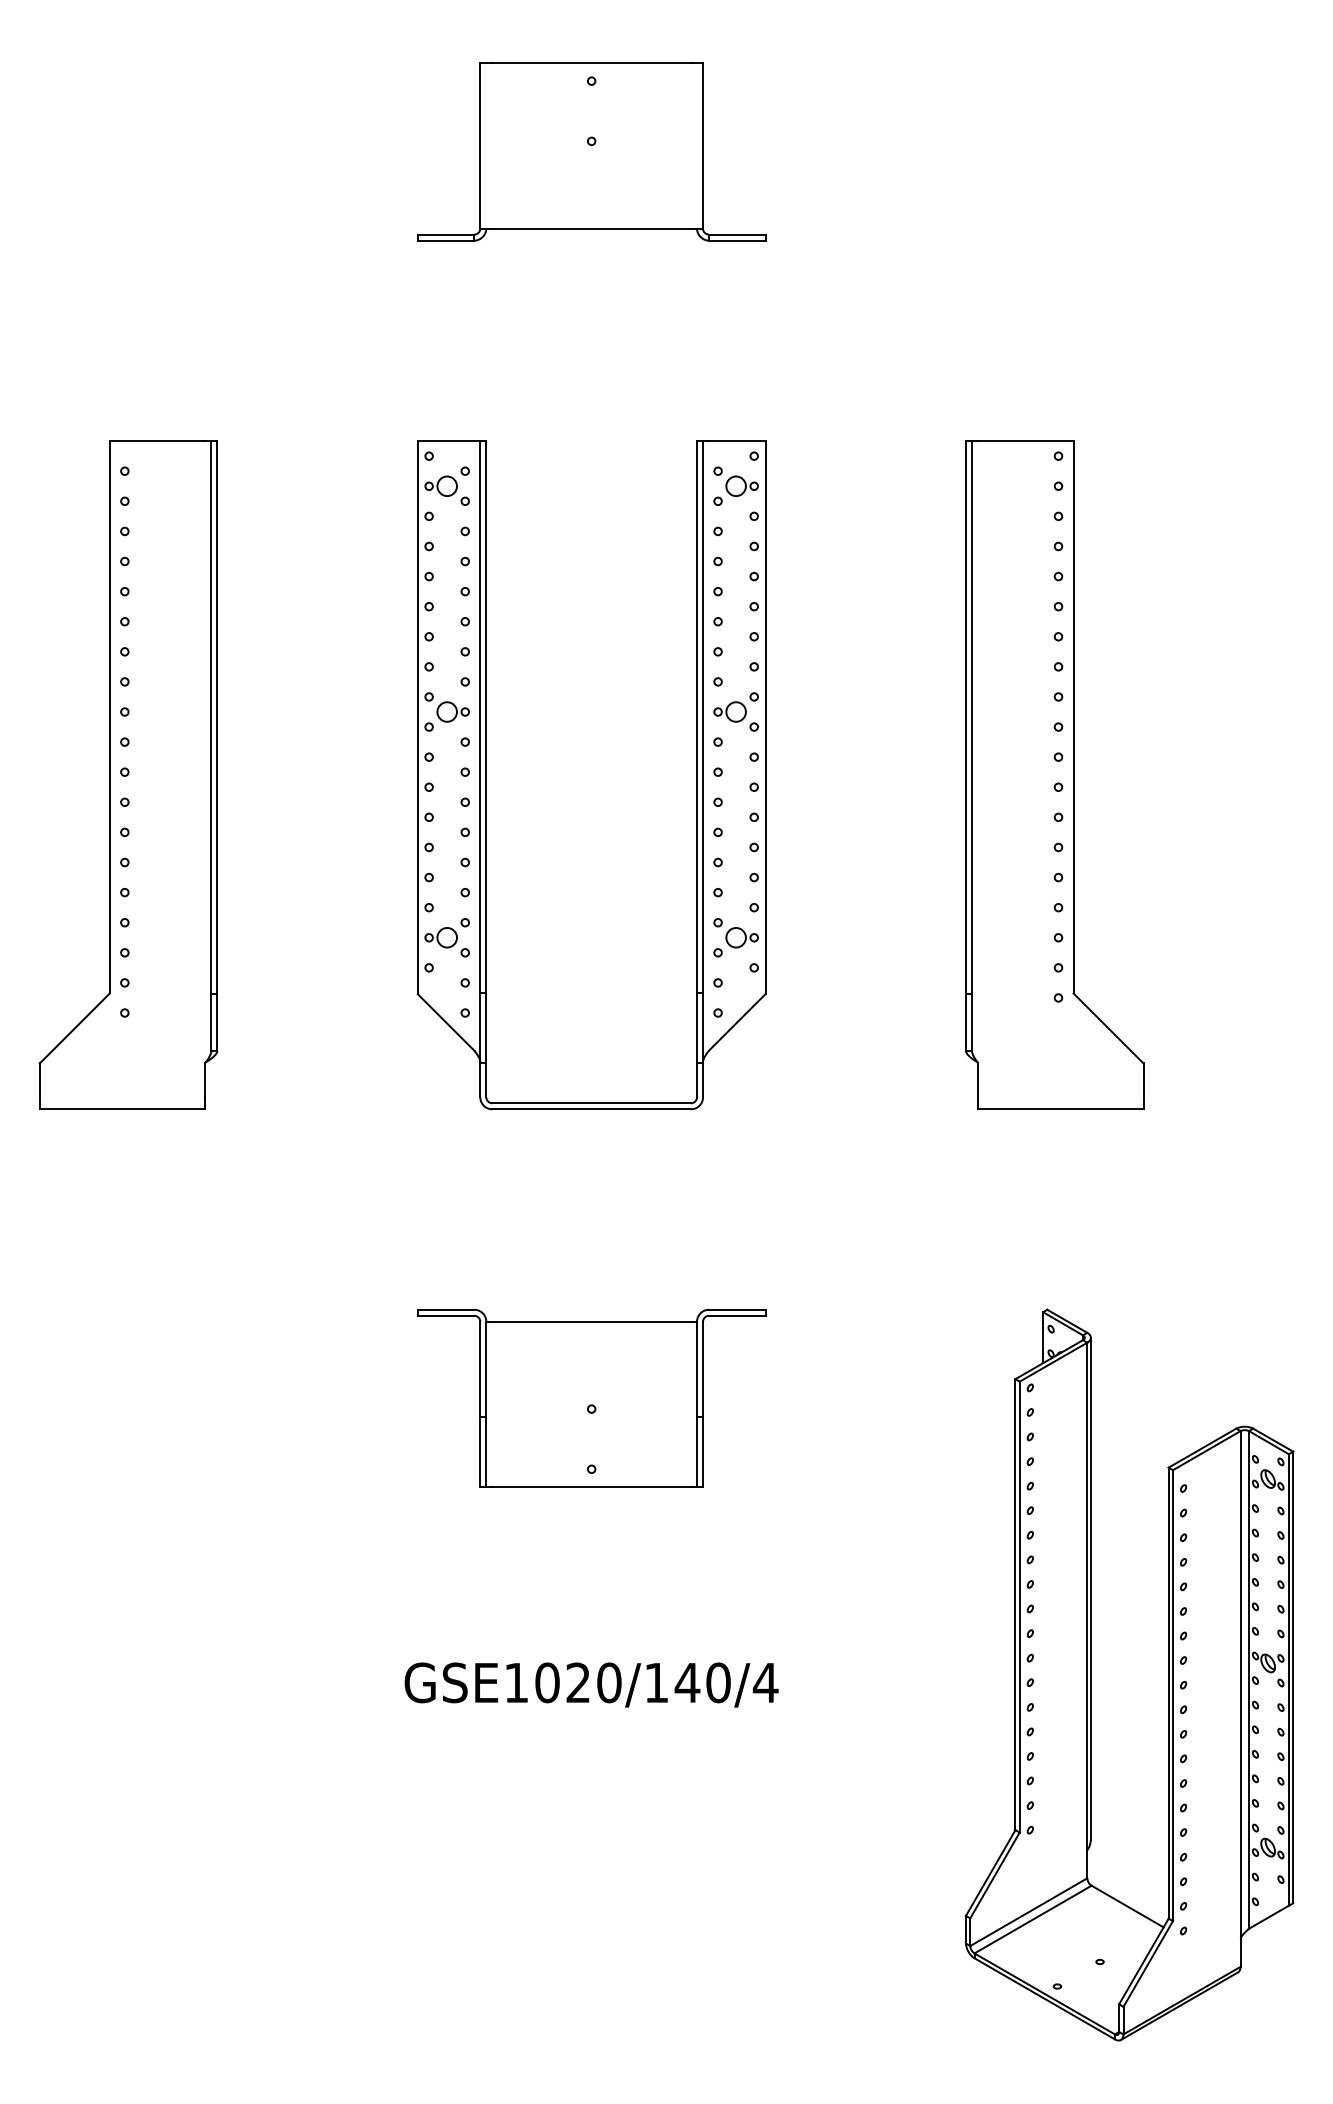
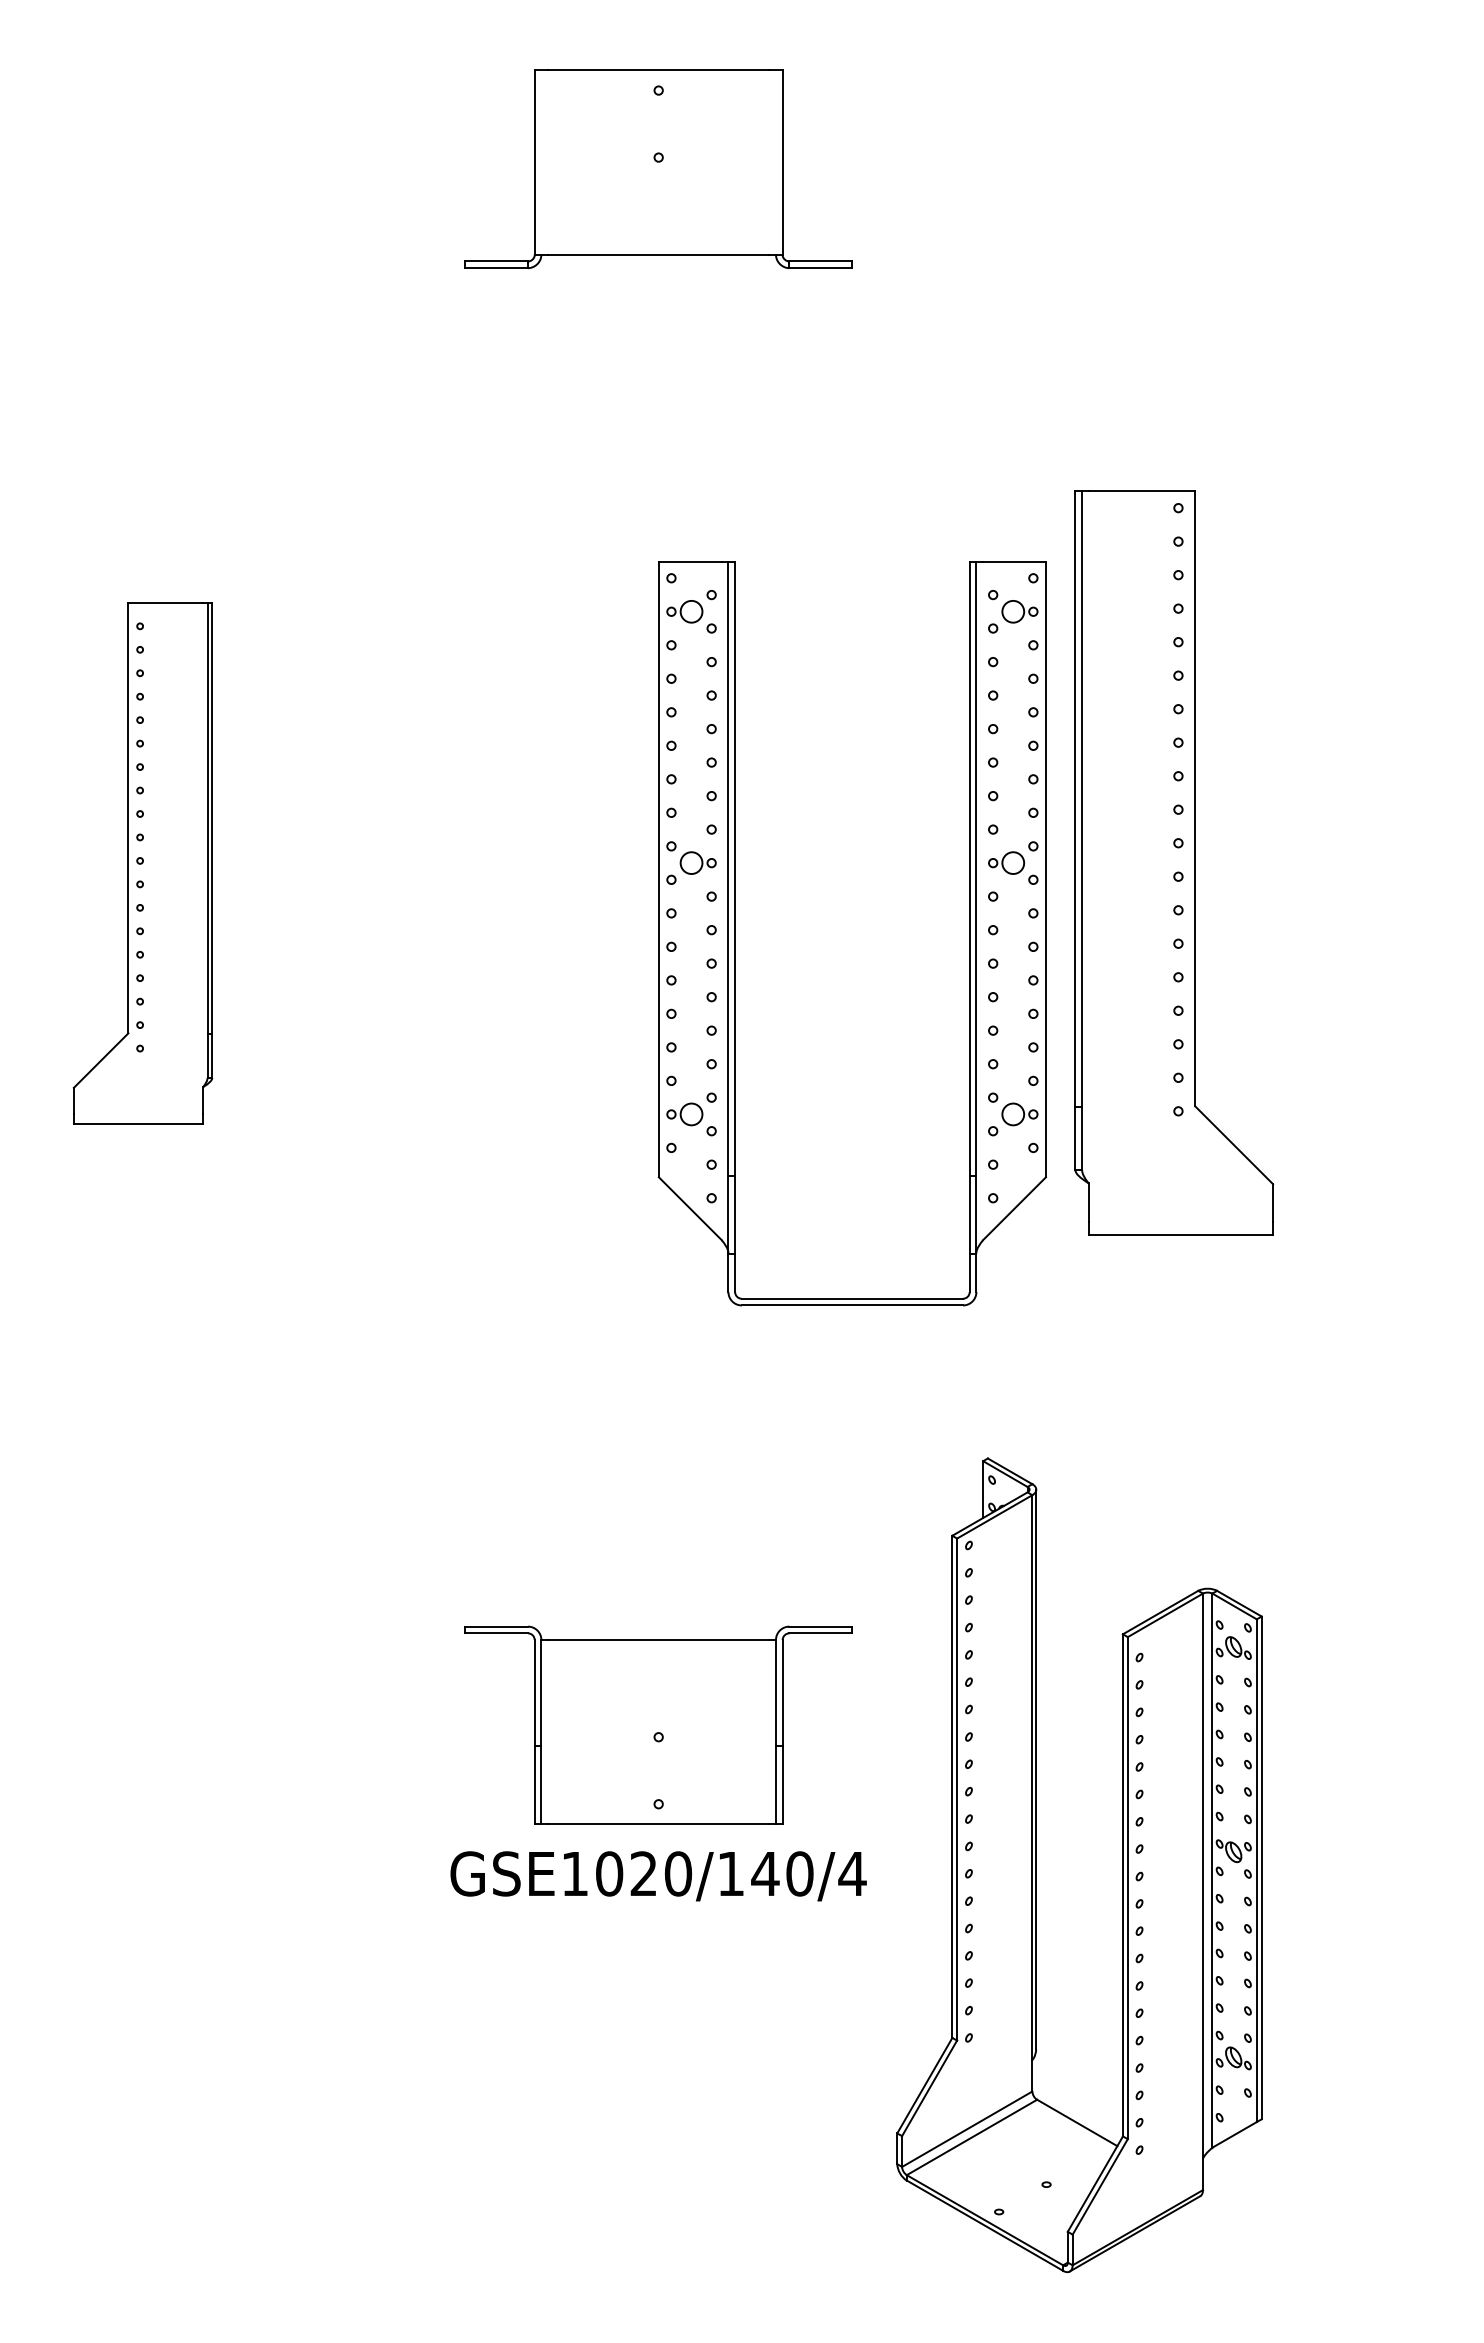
part: (128, 774) -> (142, 862), size x0.7
part: (486, 775) -> (735, 933), moved
part: (591, 1397) -> (658, 1724), moved
part: (1091, 1674) -> (1037, 1864), moved

